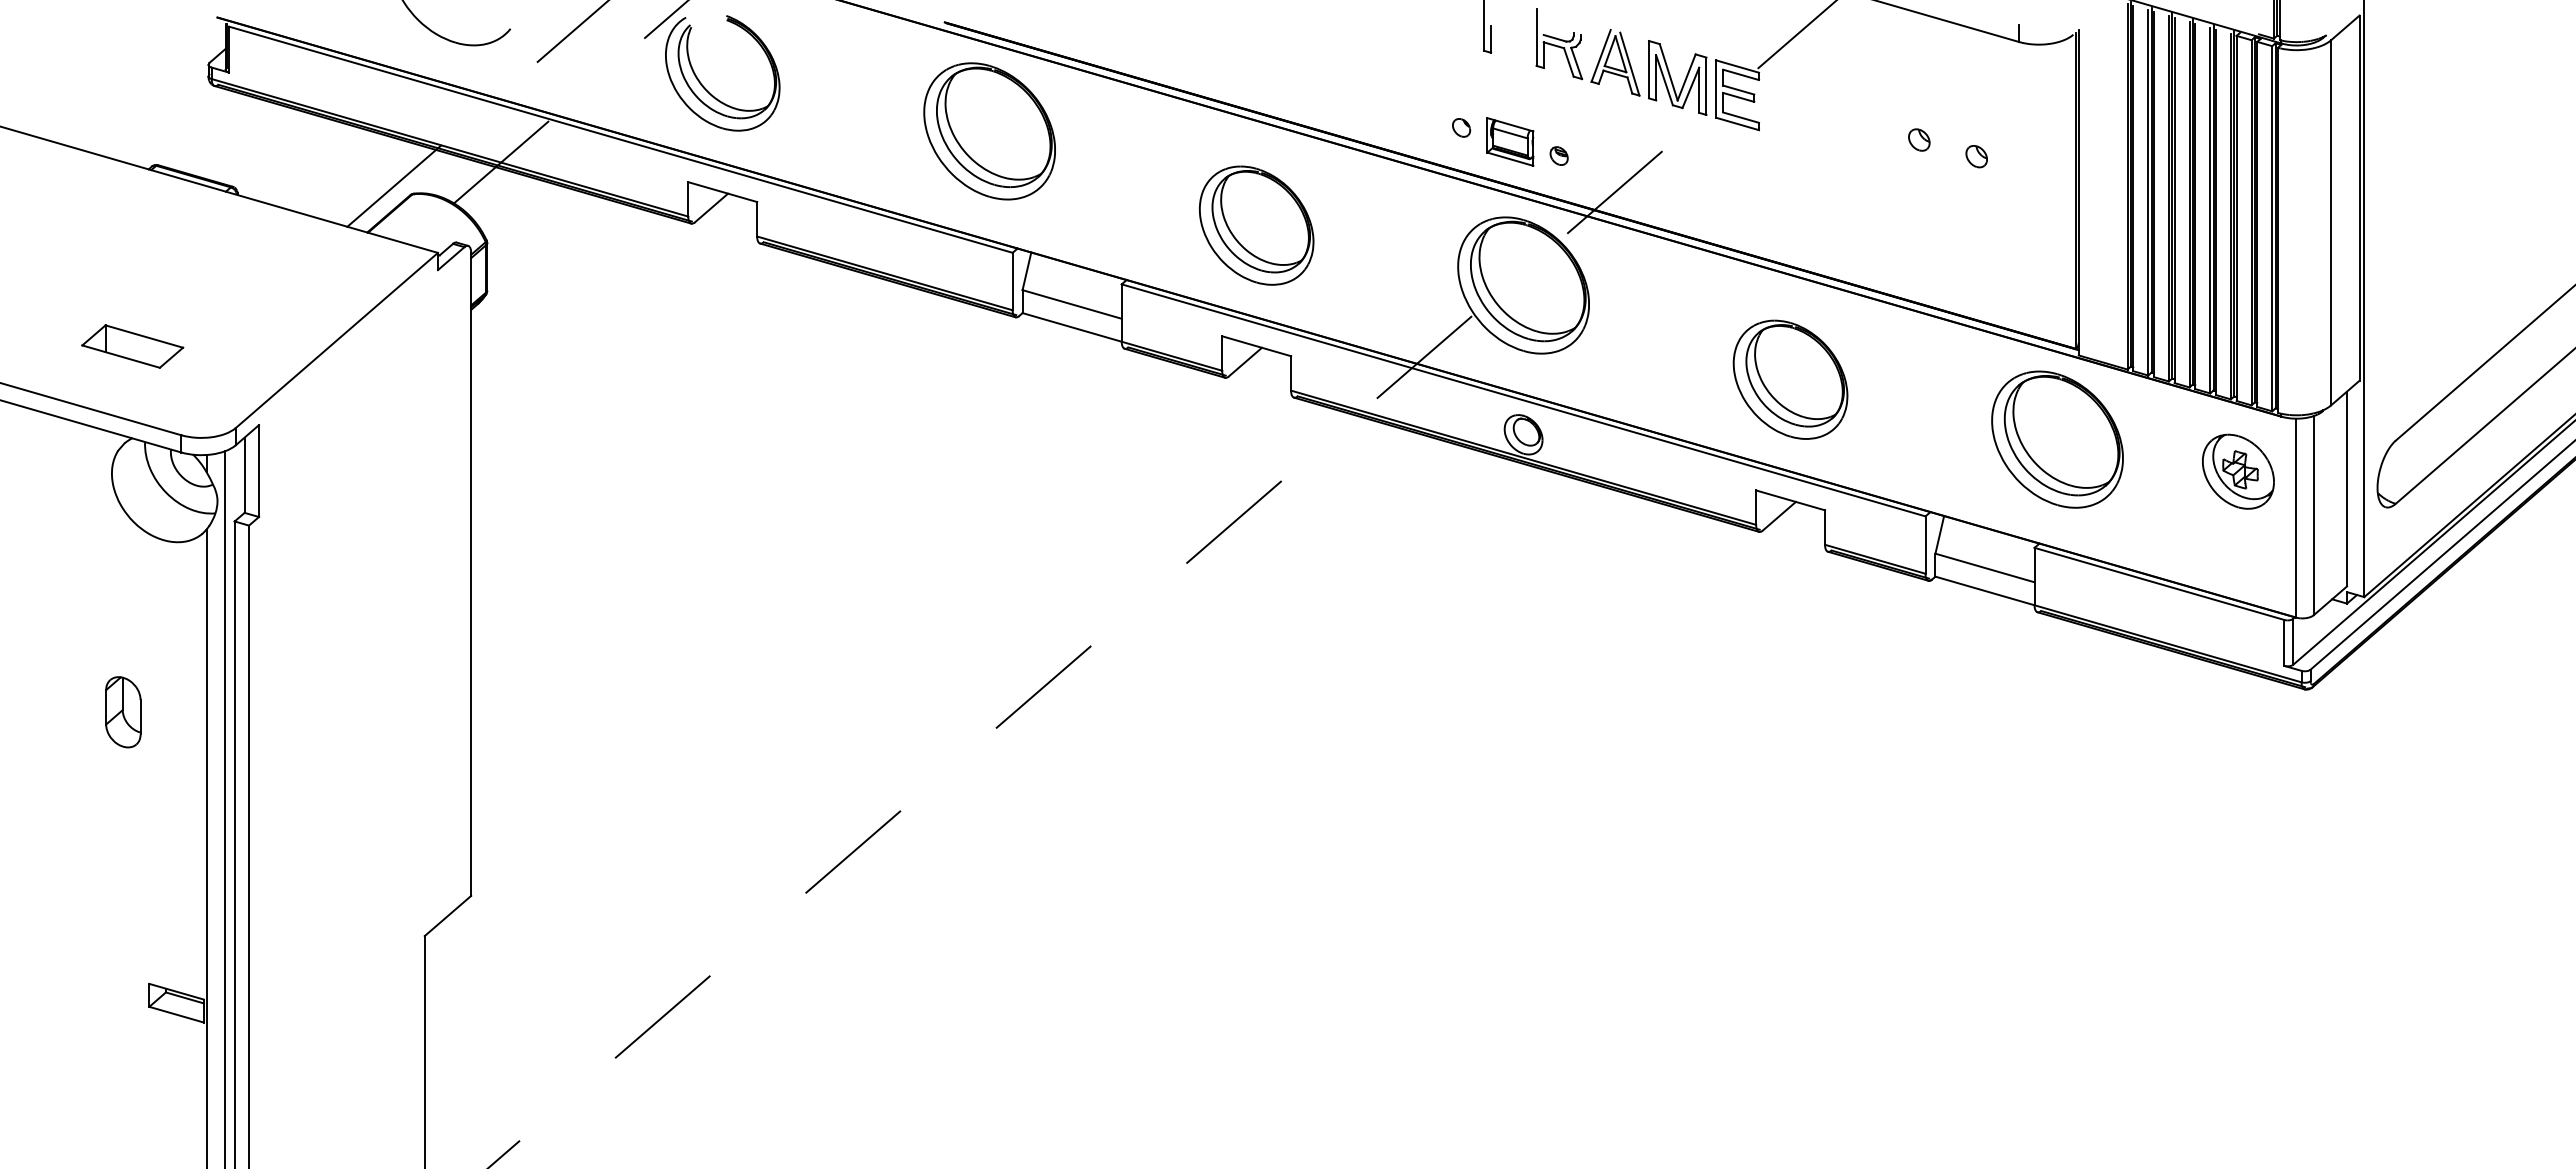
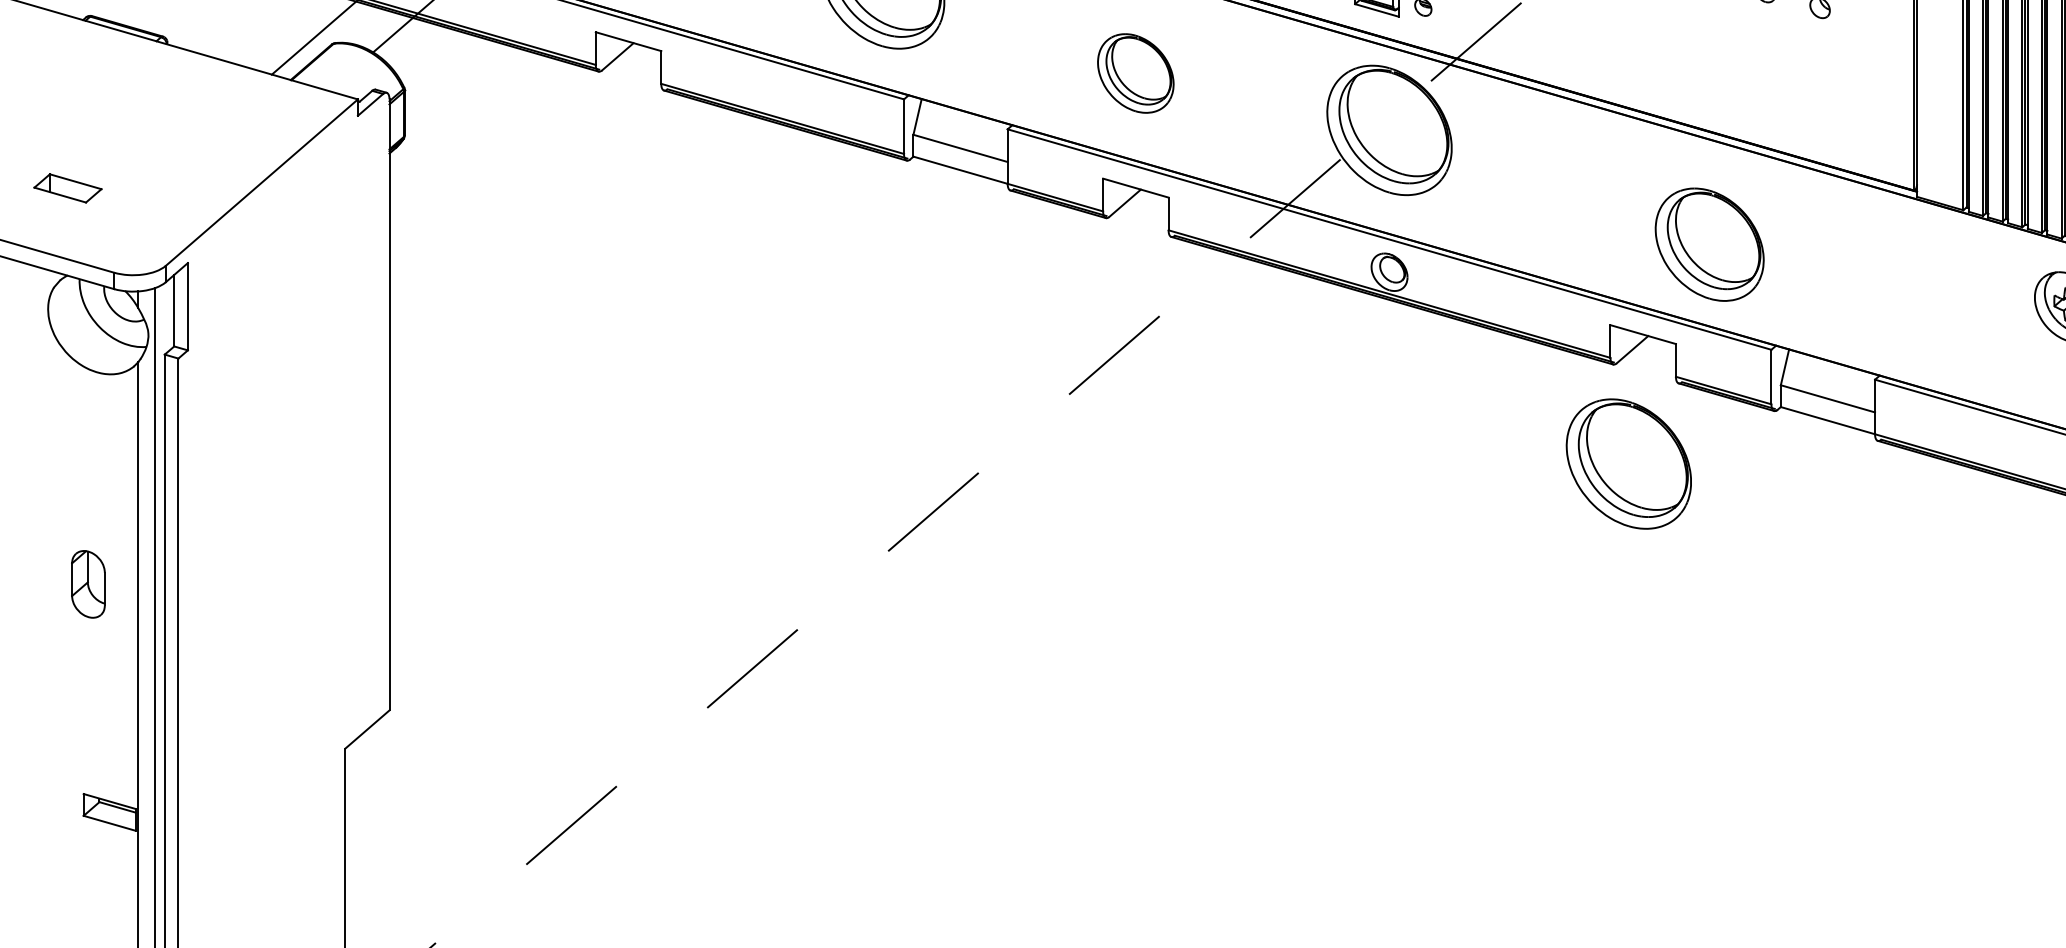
part: (1256, 225) -> (1135, 73), size x0.7
part: (132, 346) -> (67, 188), size x0.7
part: (1790, 379) -> (1709, 244), moved
part: (2057, 439) -> (1628, 463), moved
part: (123, 712) -> (88, 584), moved

